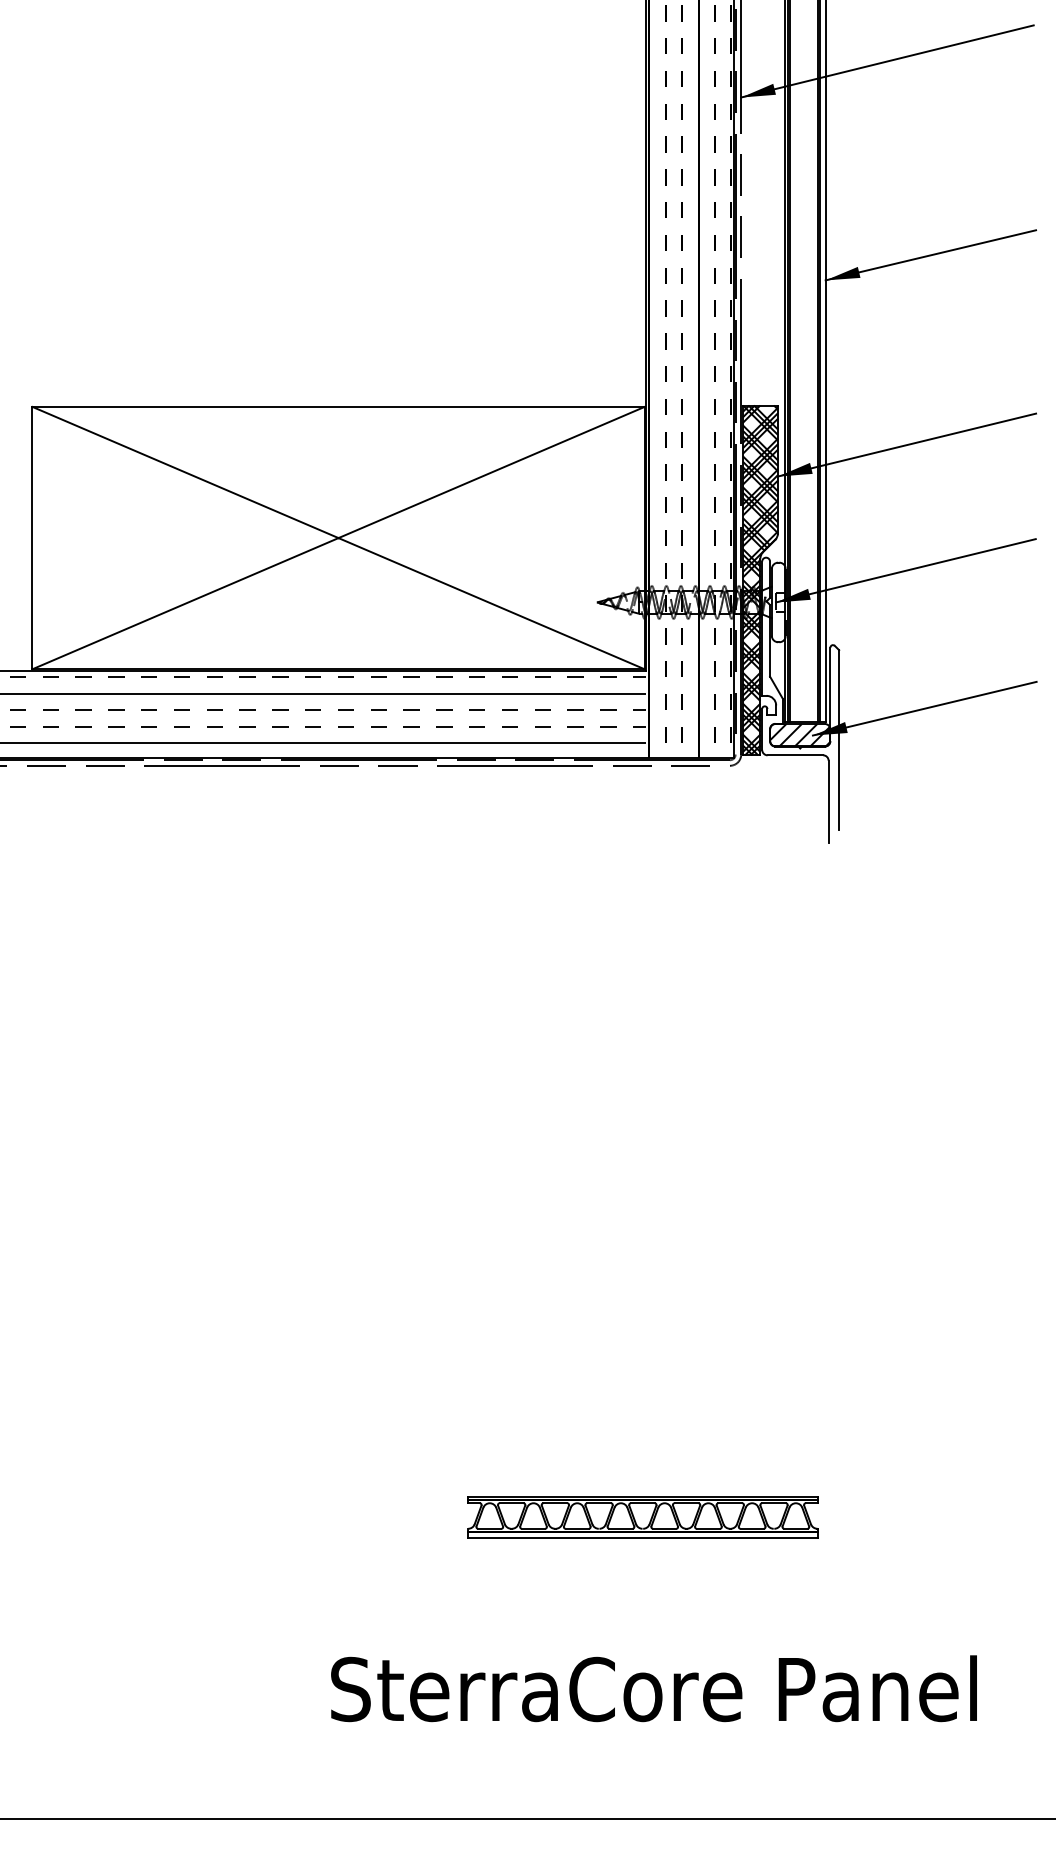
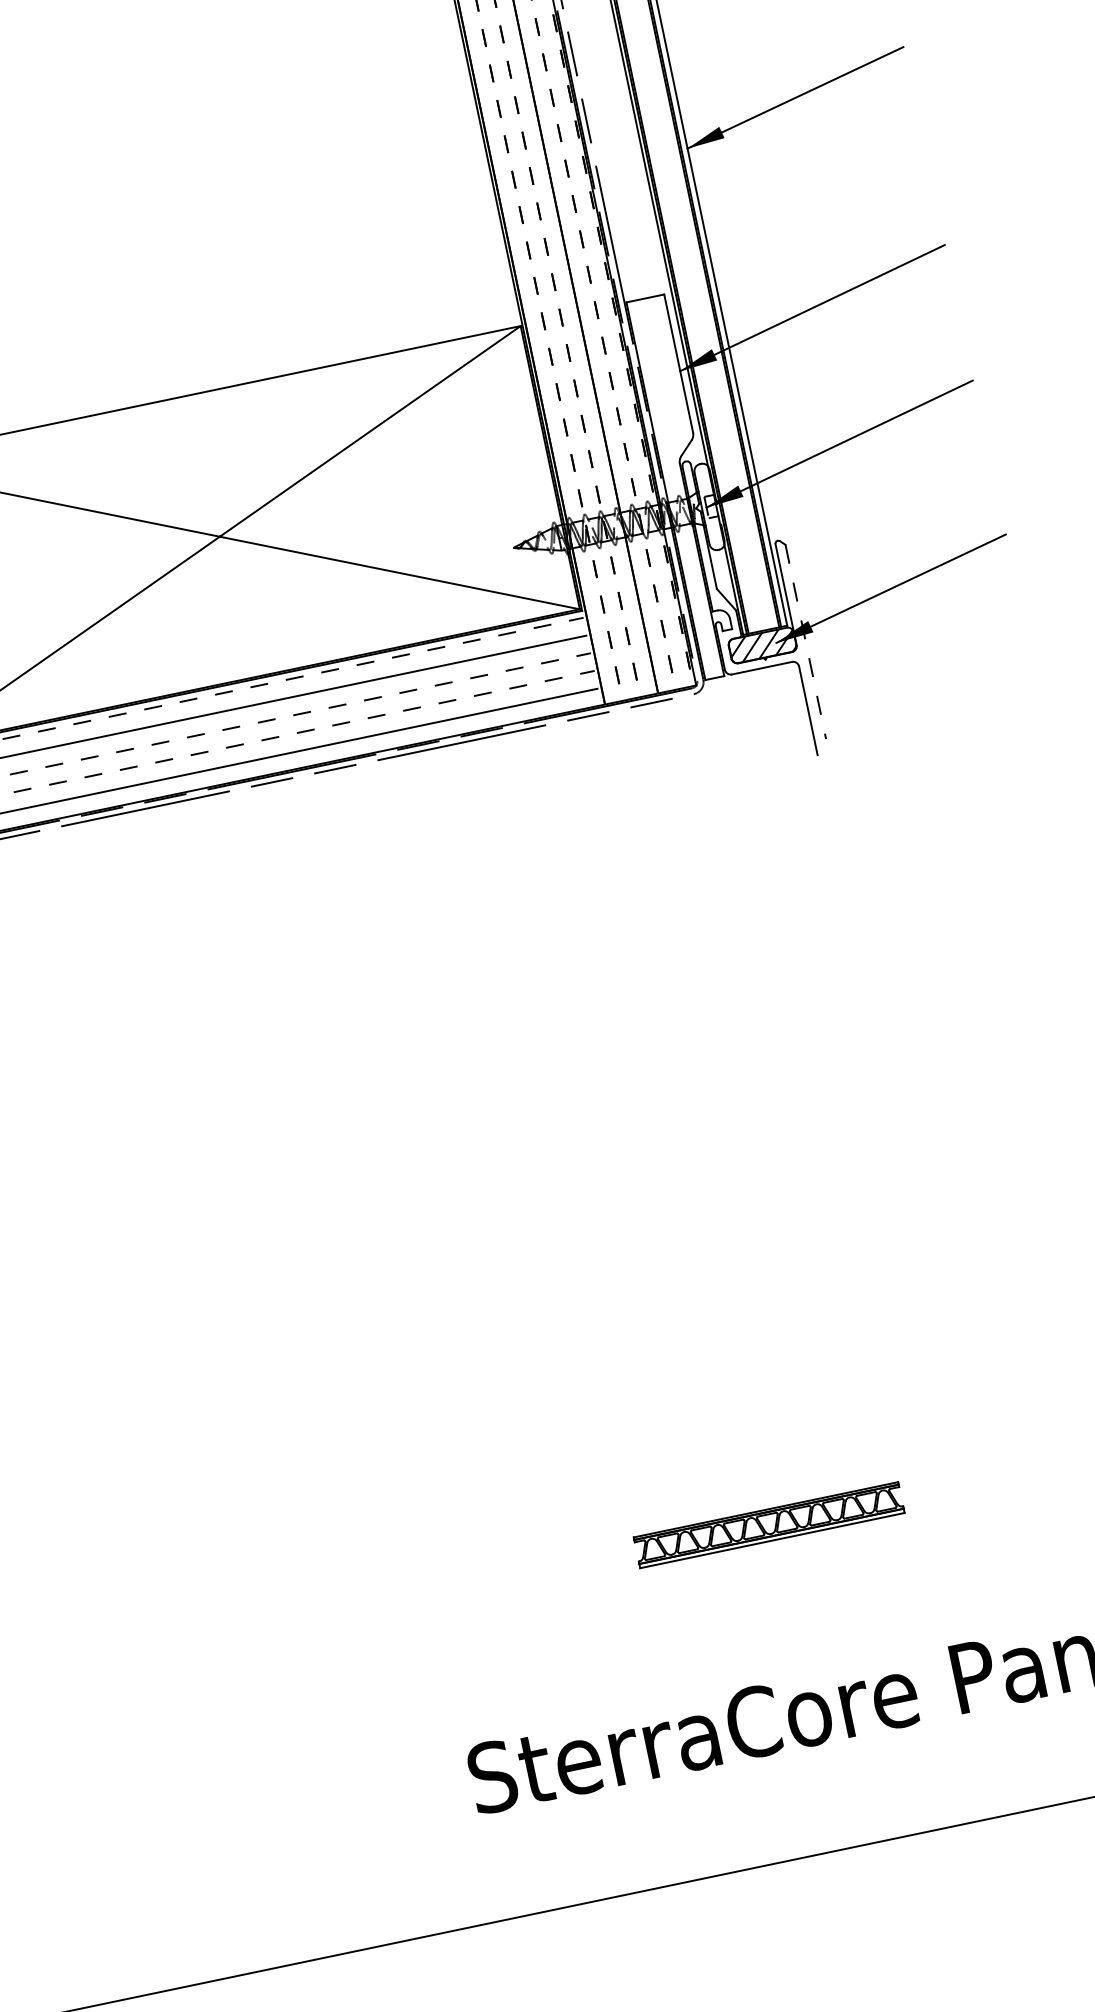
hatch: (759, 580) -> (683, 487), removed
line: (839, 740) -> (806, 642), solid -> dashed
part: (642, 1517) -> (768, 1525), size x0.7

